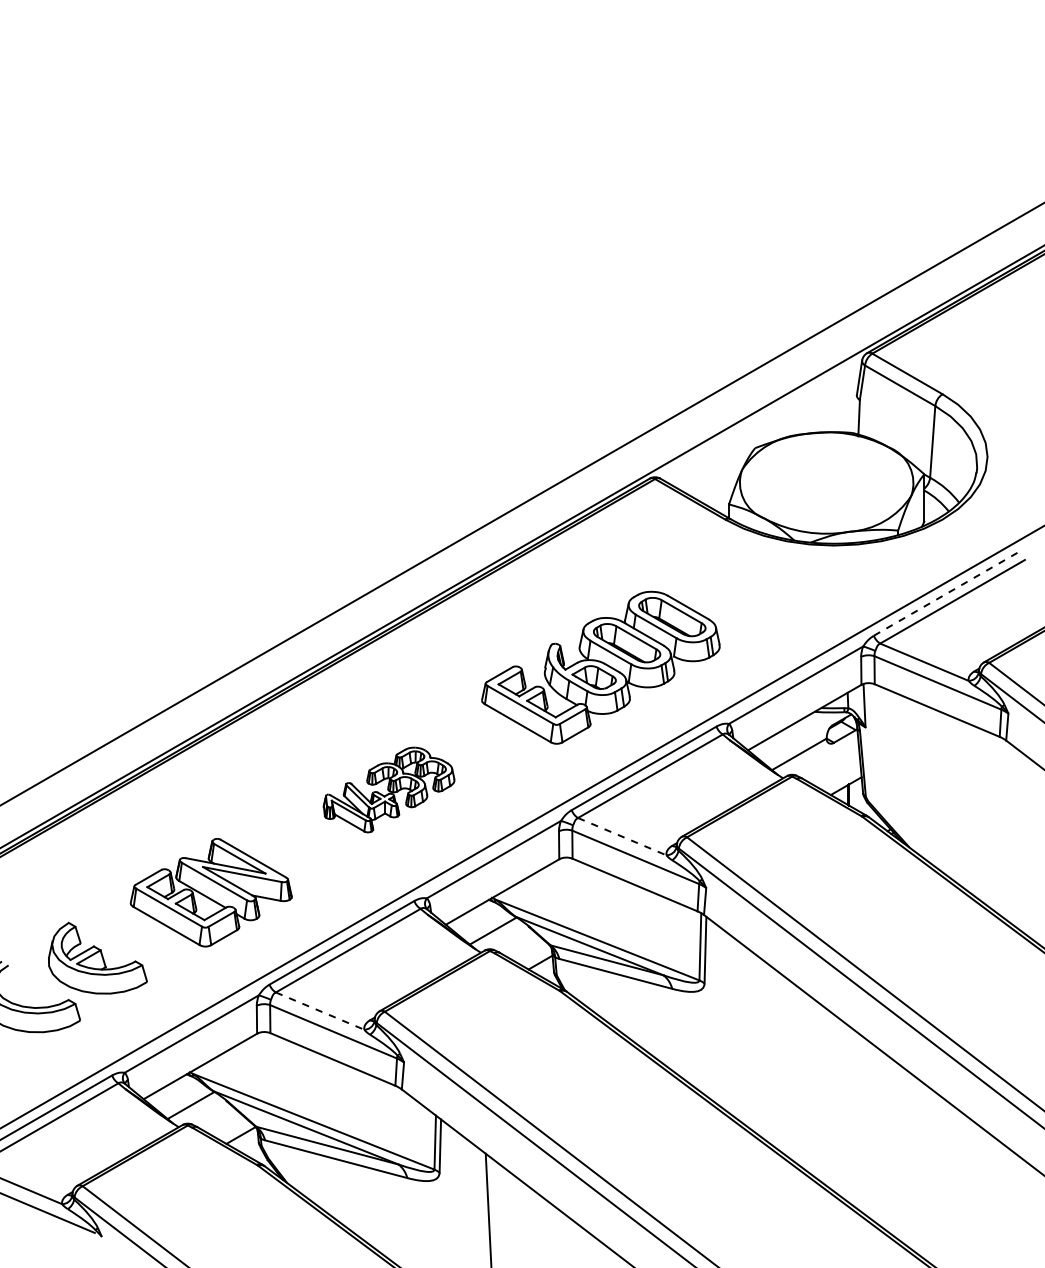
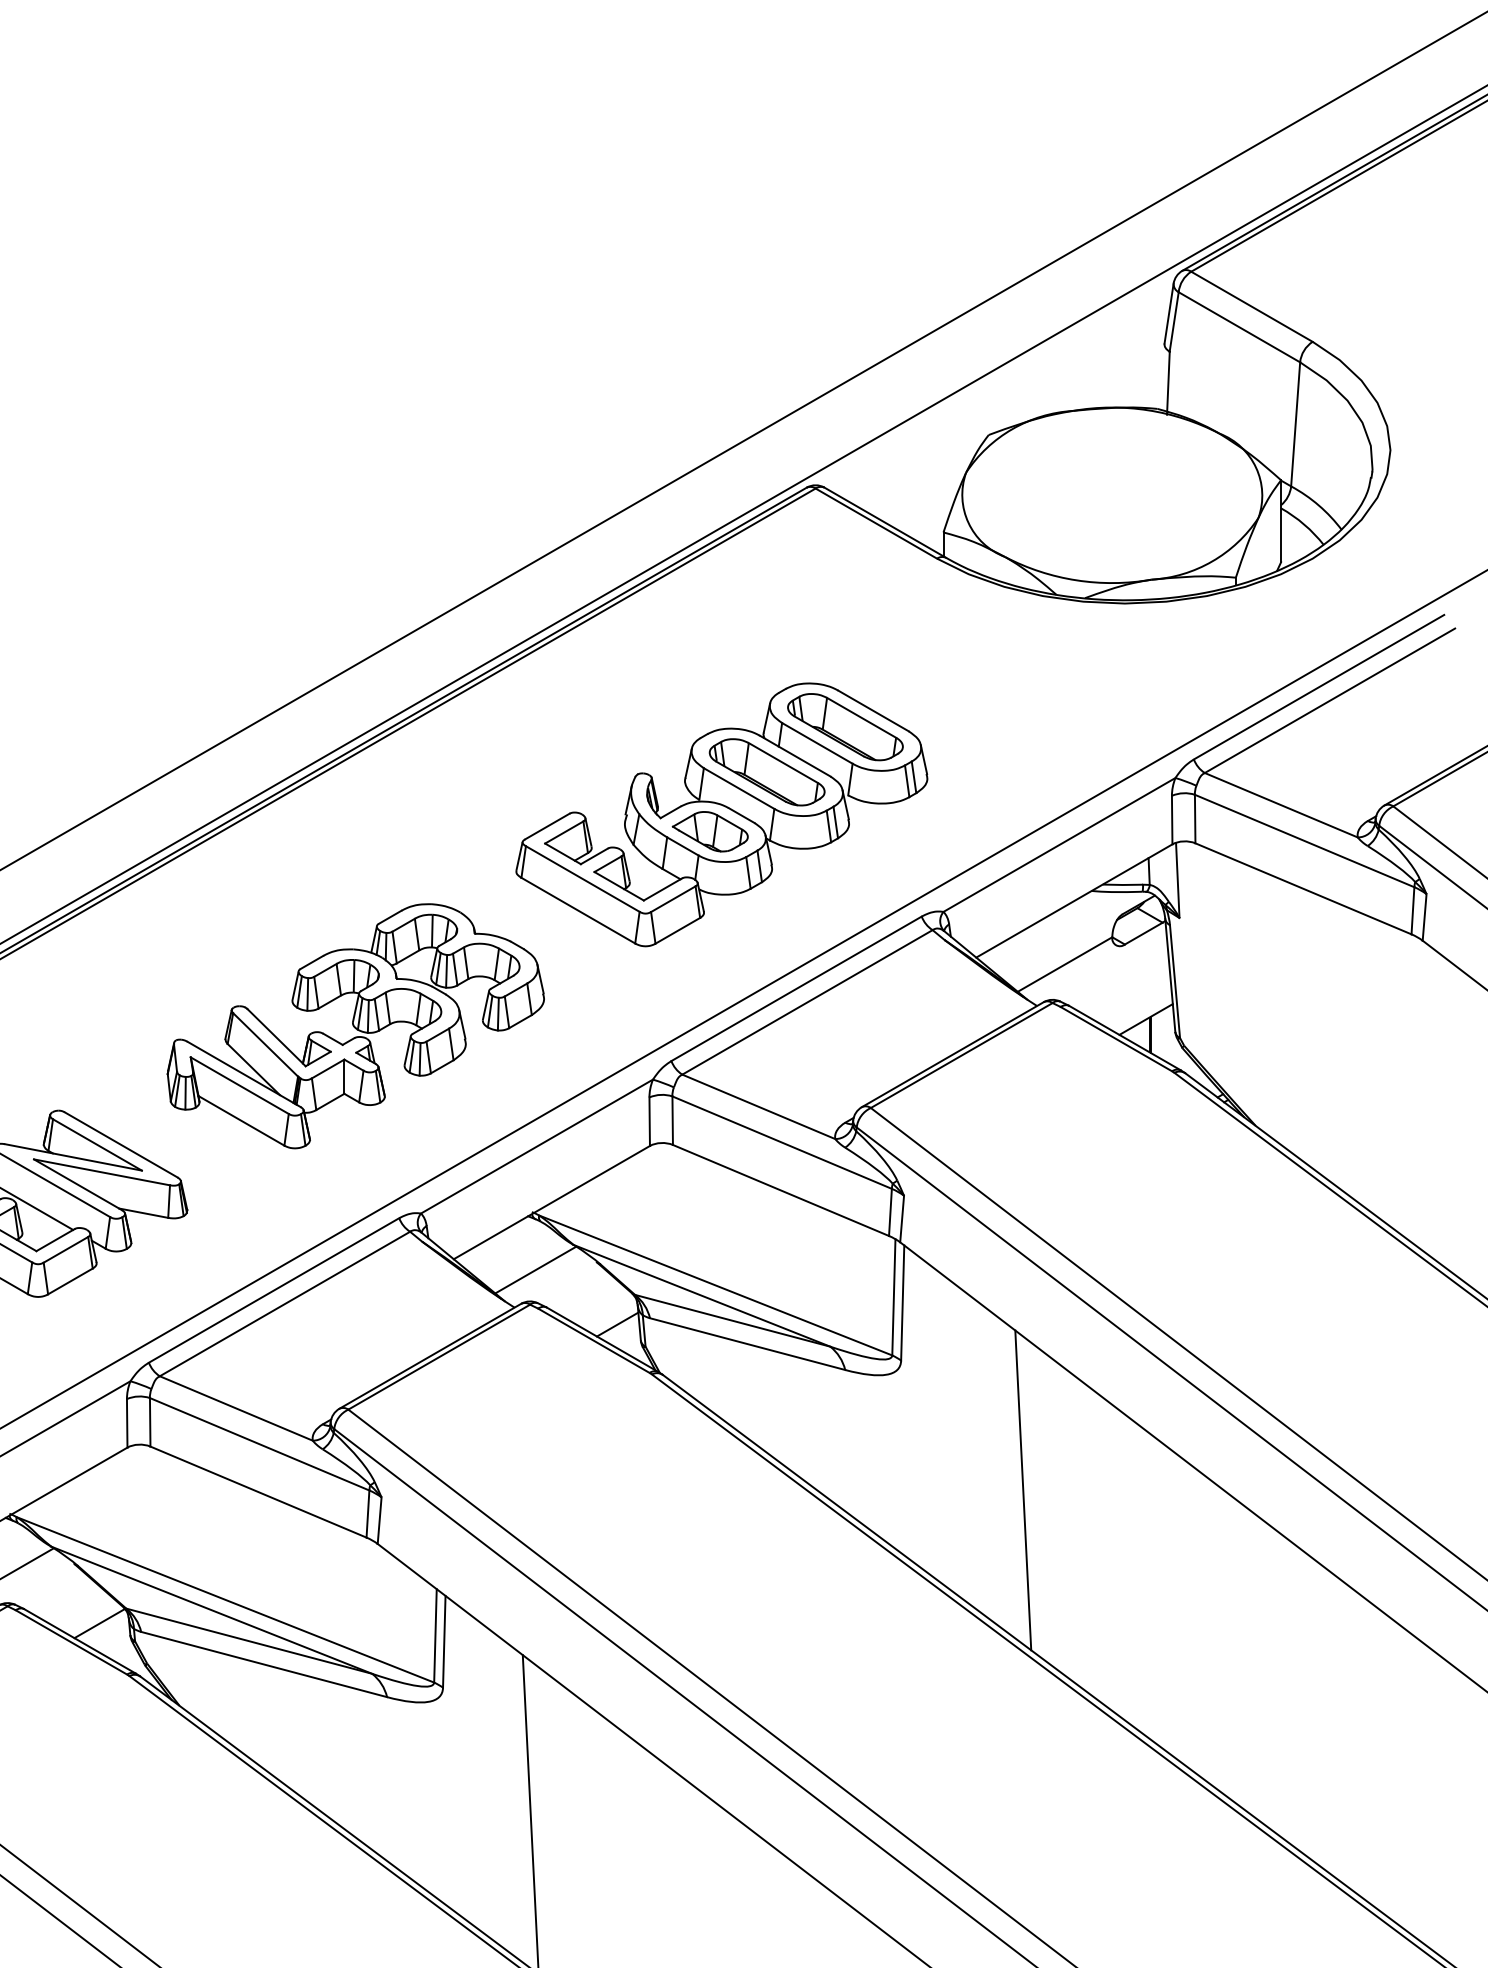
line: (946, 593) -> (1319, 686), dashed -> solid
part: (388, 789) -> (354, 1025), size x1.67
line: (622, 836) -> (759, 1106), dashed -> solid
line: (320, 1011) -> (237, 1409), dashed -> solid
line: (774, 1058) -> (1022, 1490), added

